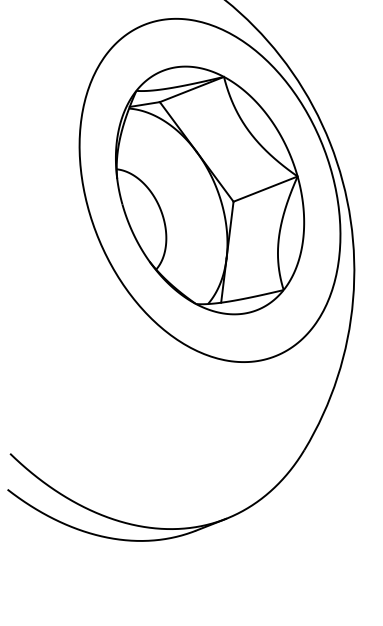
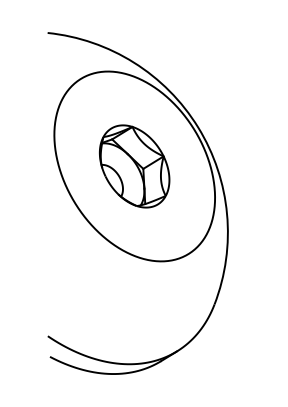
part: (209, 190) -> (134, 166), size x0.6

